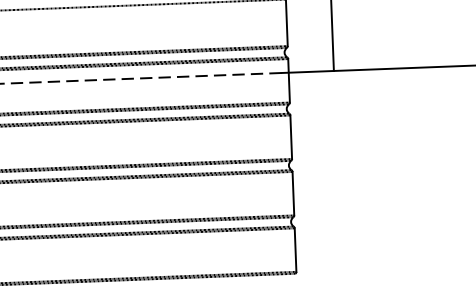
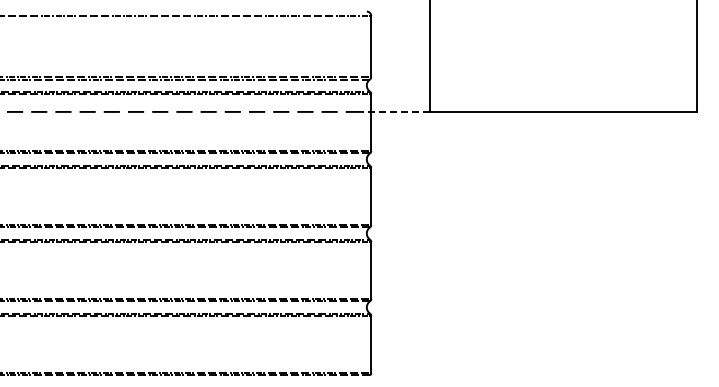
line: (307, 71) -> (395, 111), solid -> dashed

